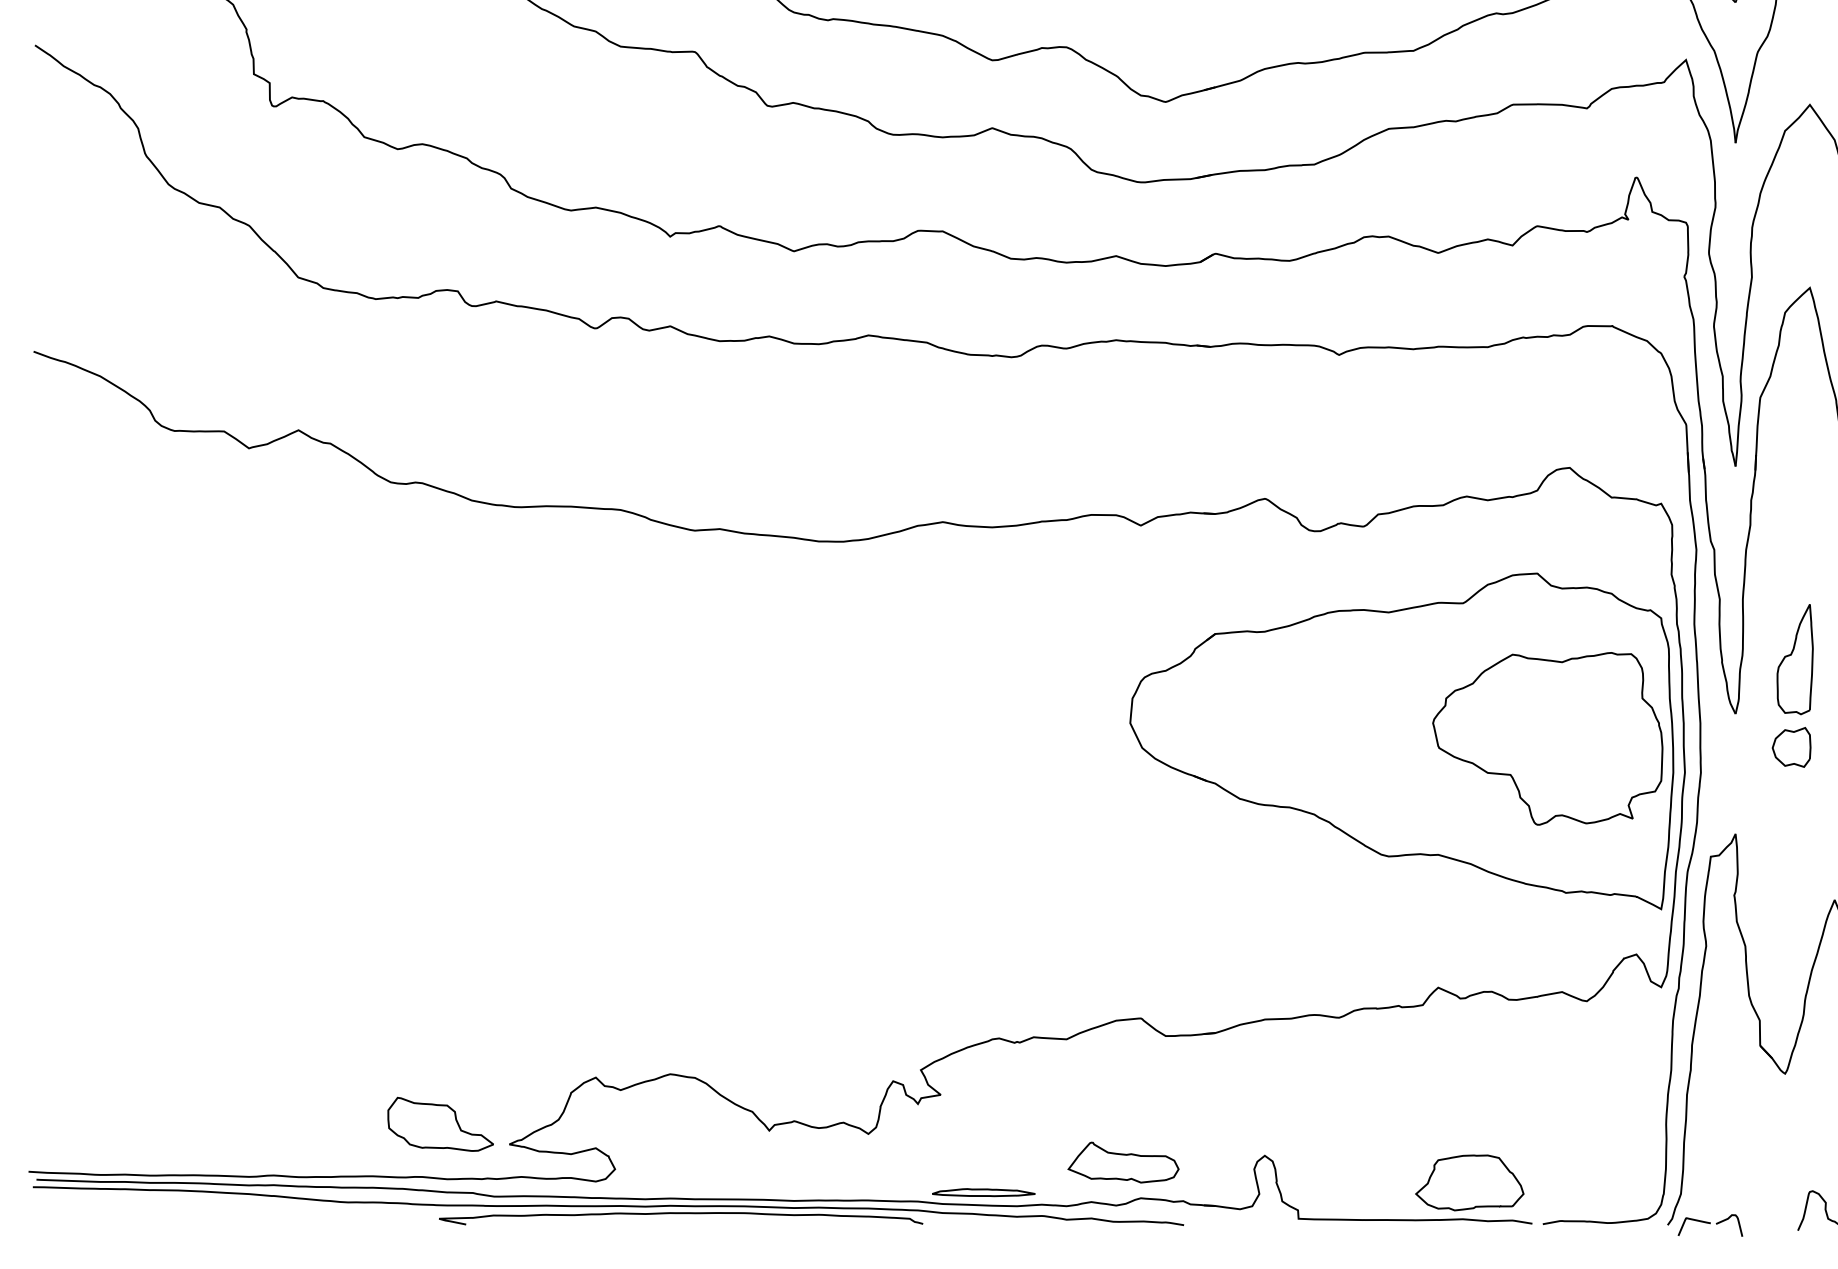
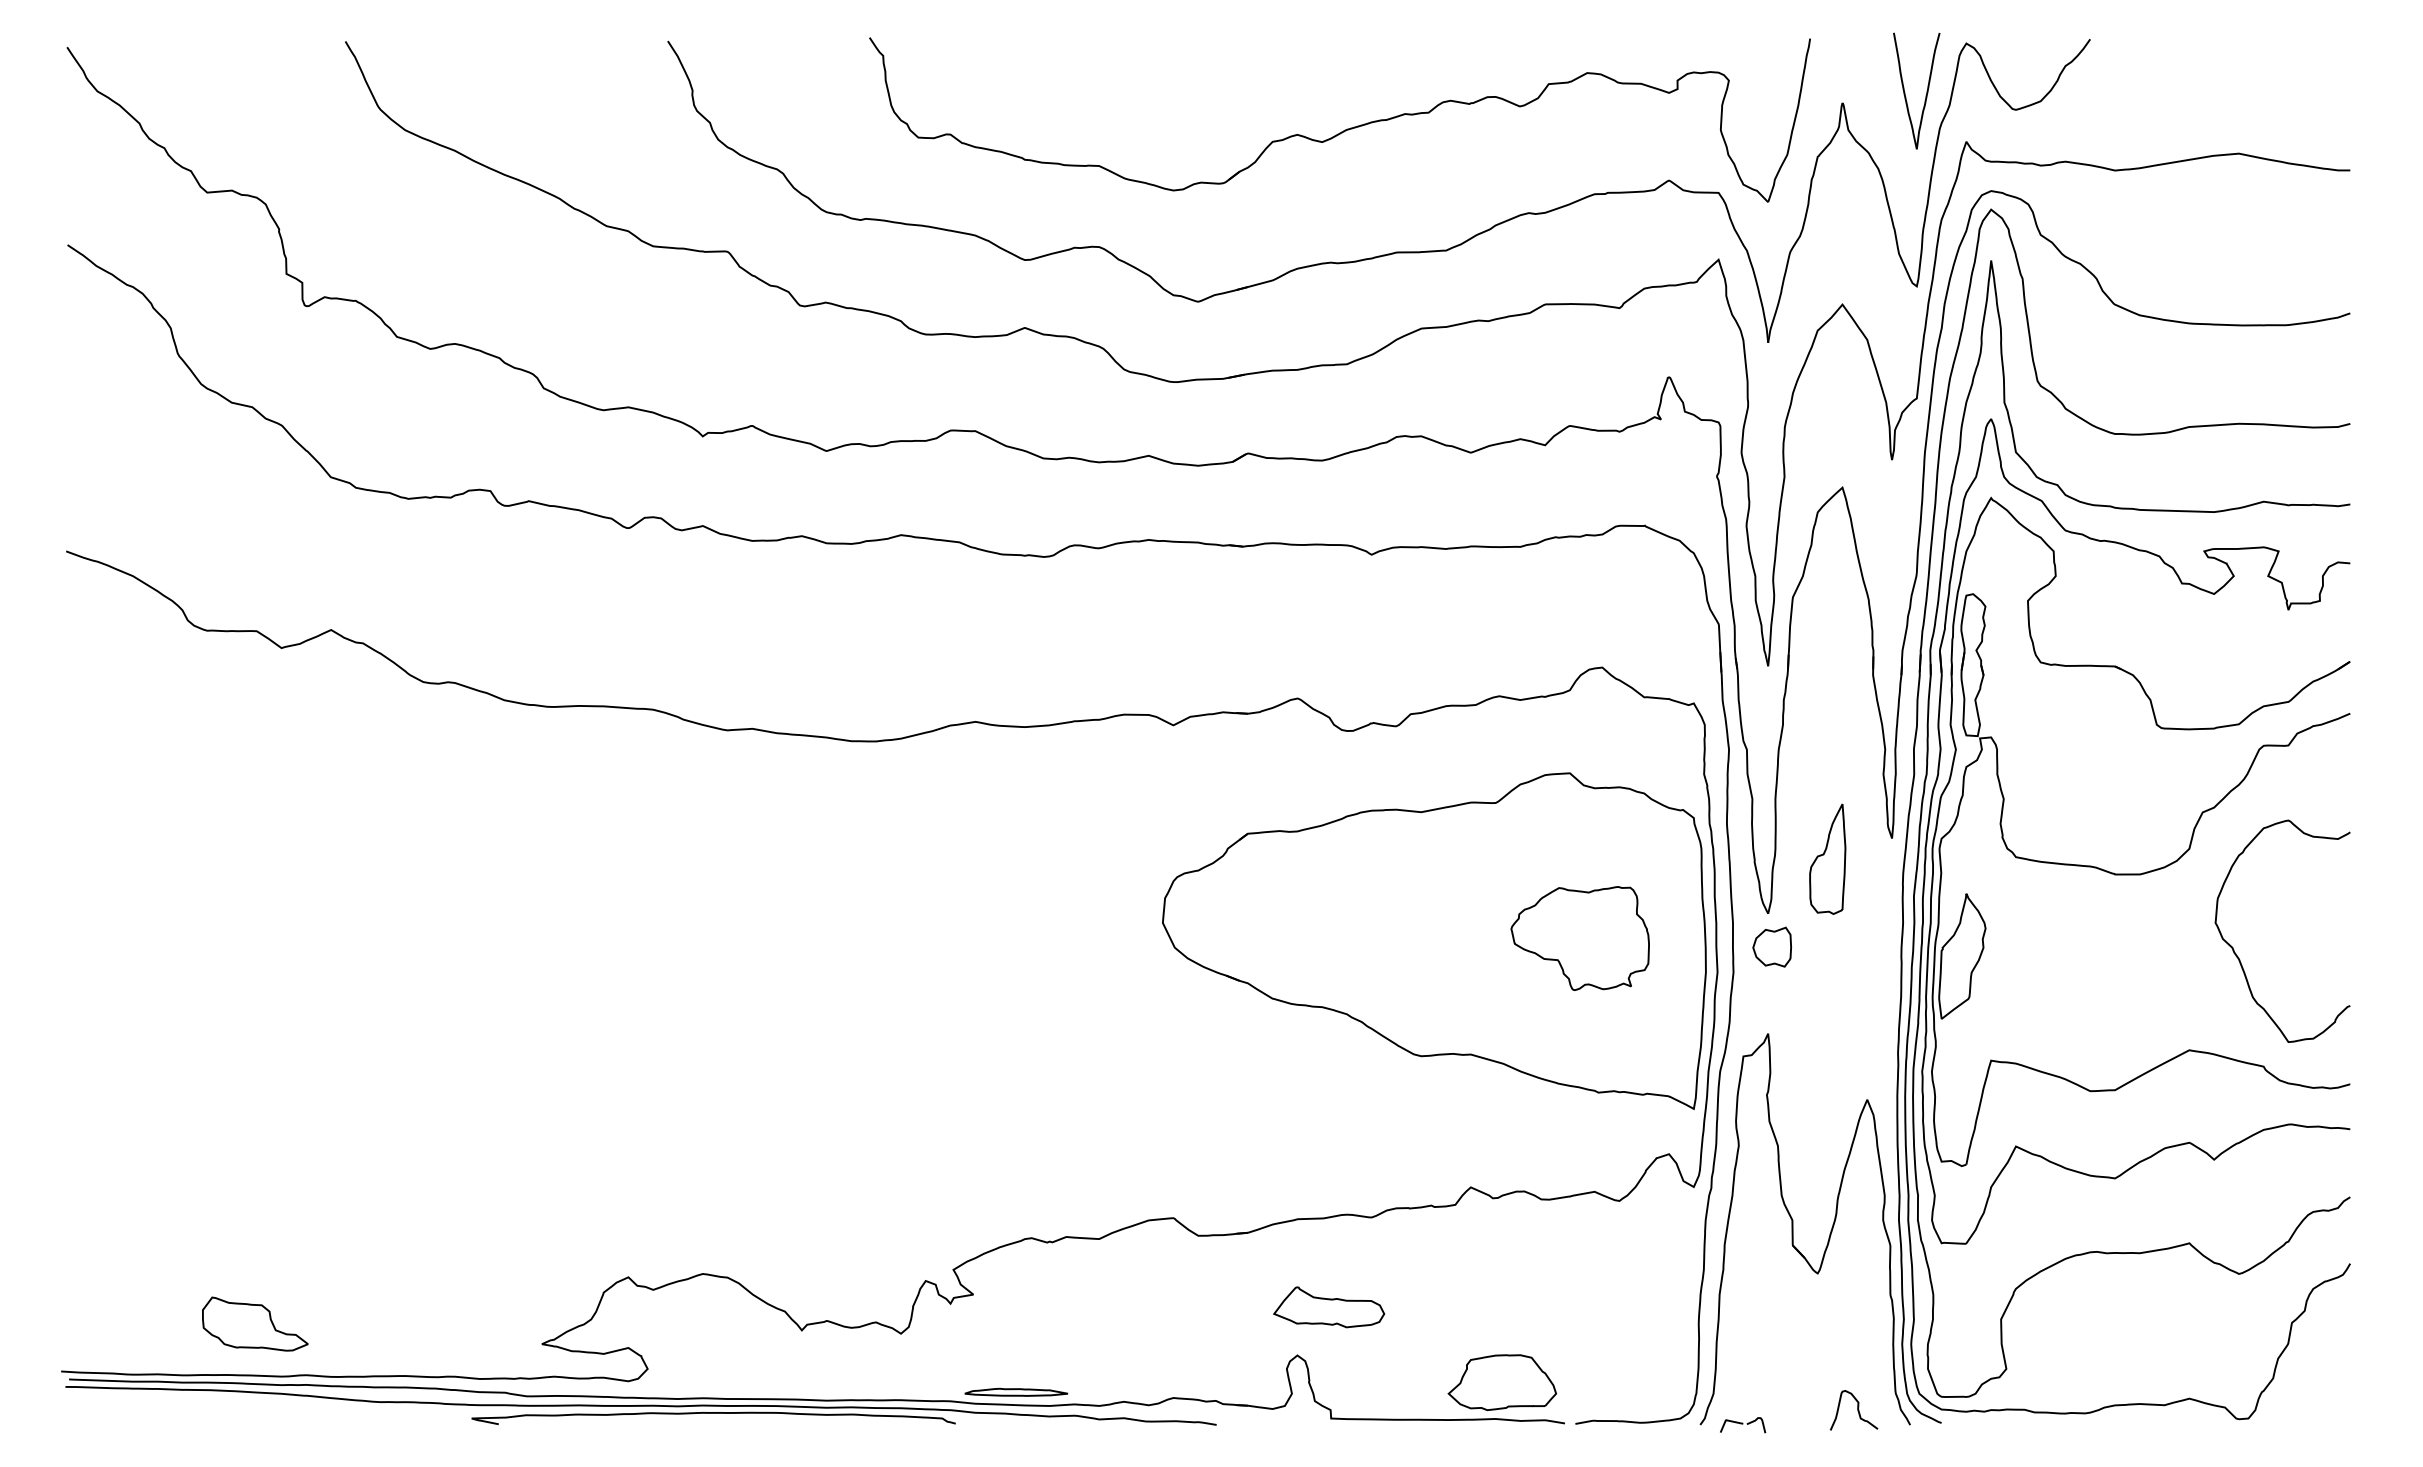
part: (1546, 738) -> (1579, 938), size x0.6
part: (1791, 746) -> (1772, 946), moved
part: (440, 1123) -> (255, 1323), moved
part: (1123, 1162) -> (1329, 1307), moved
part: (1709, 1225) -> (1742, 1425), size x0.7

